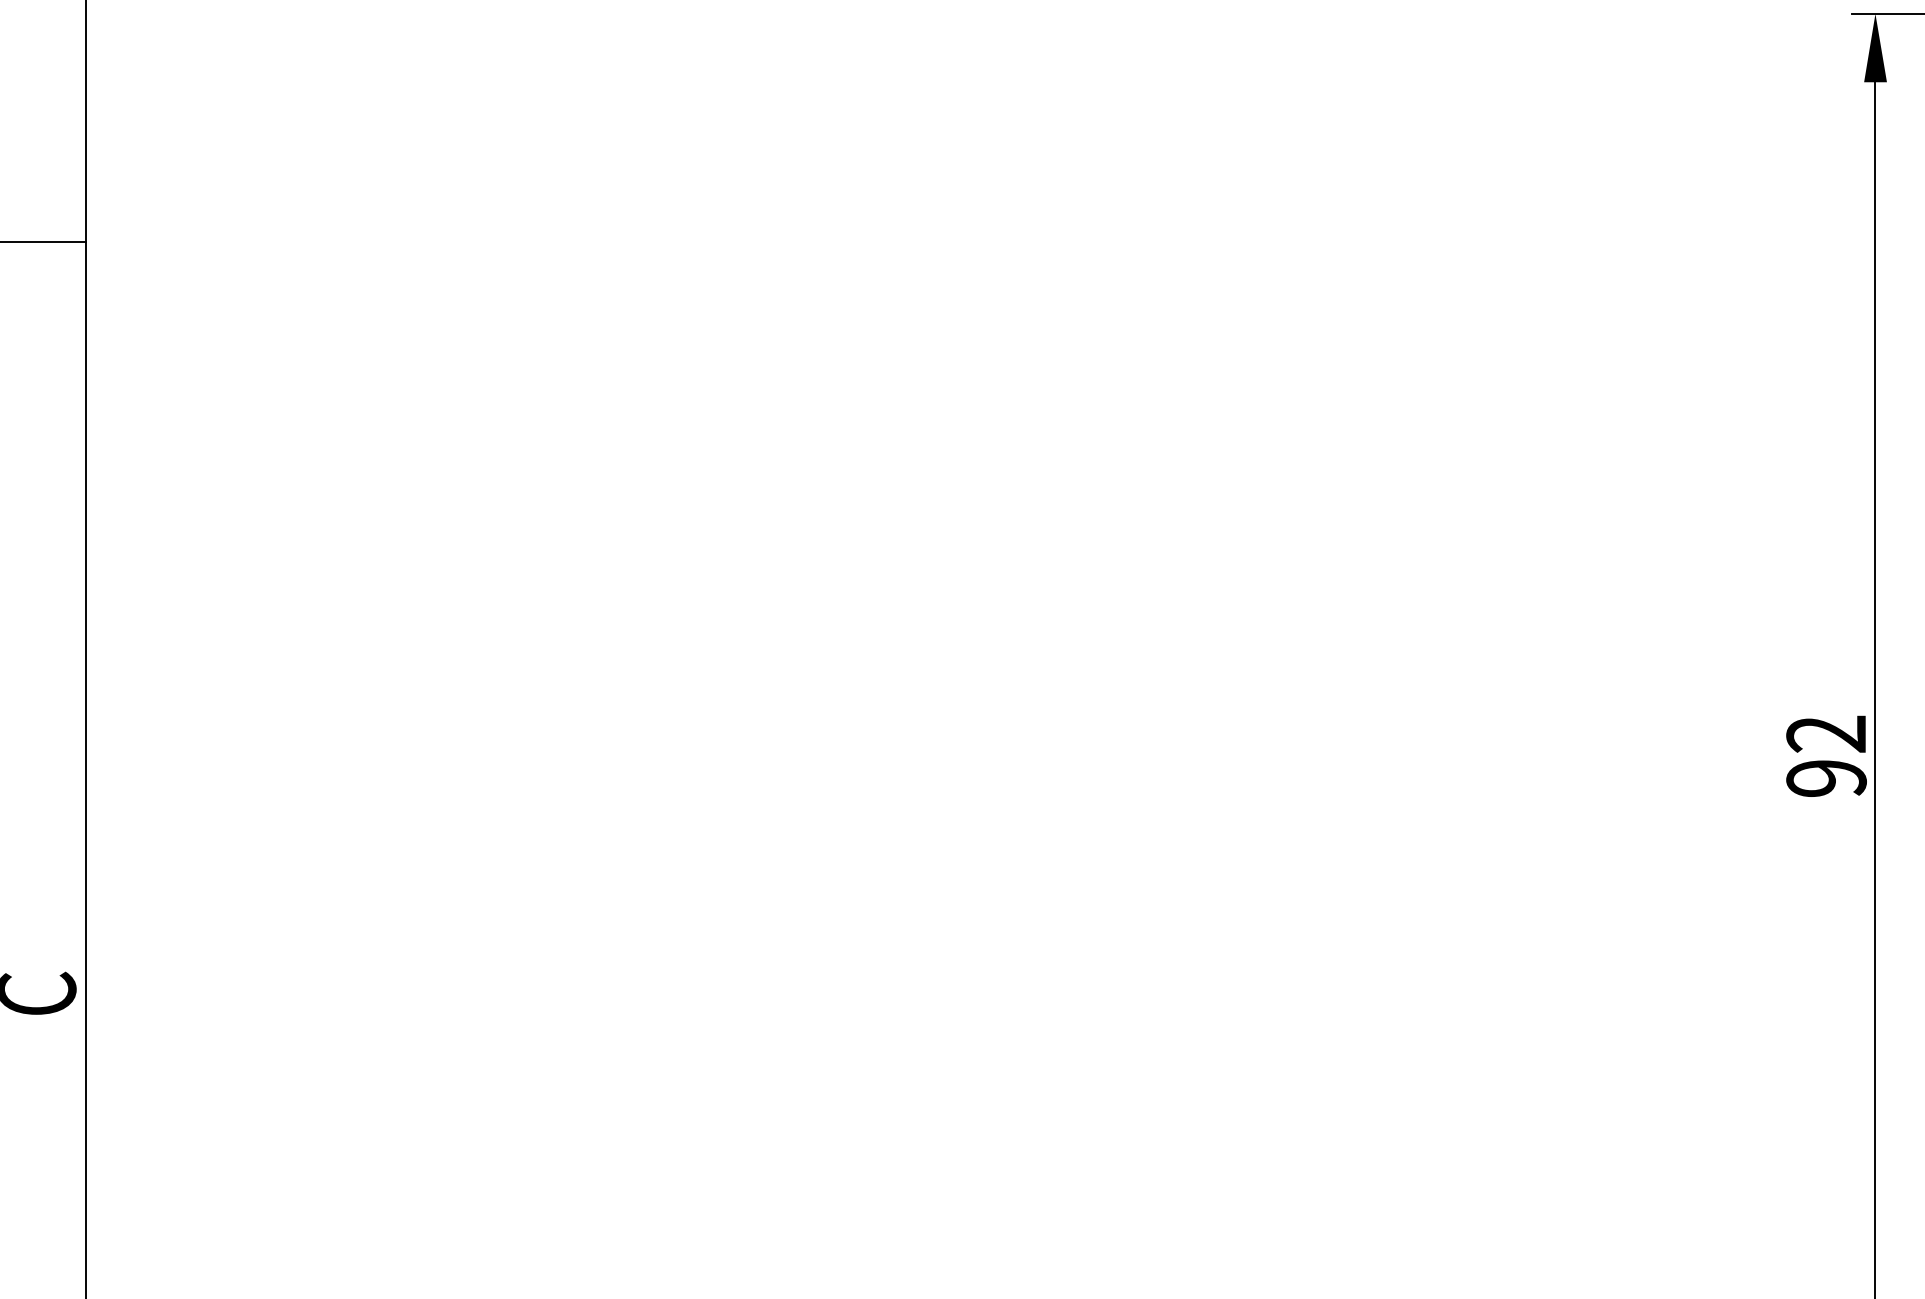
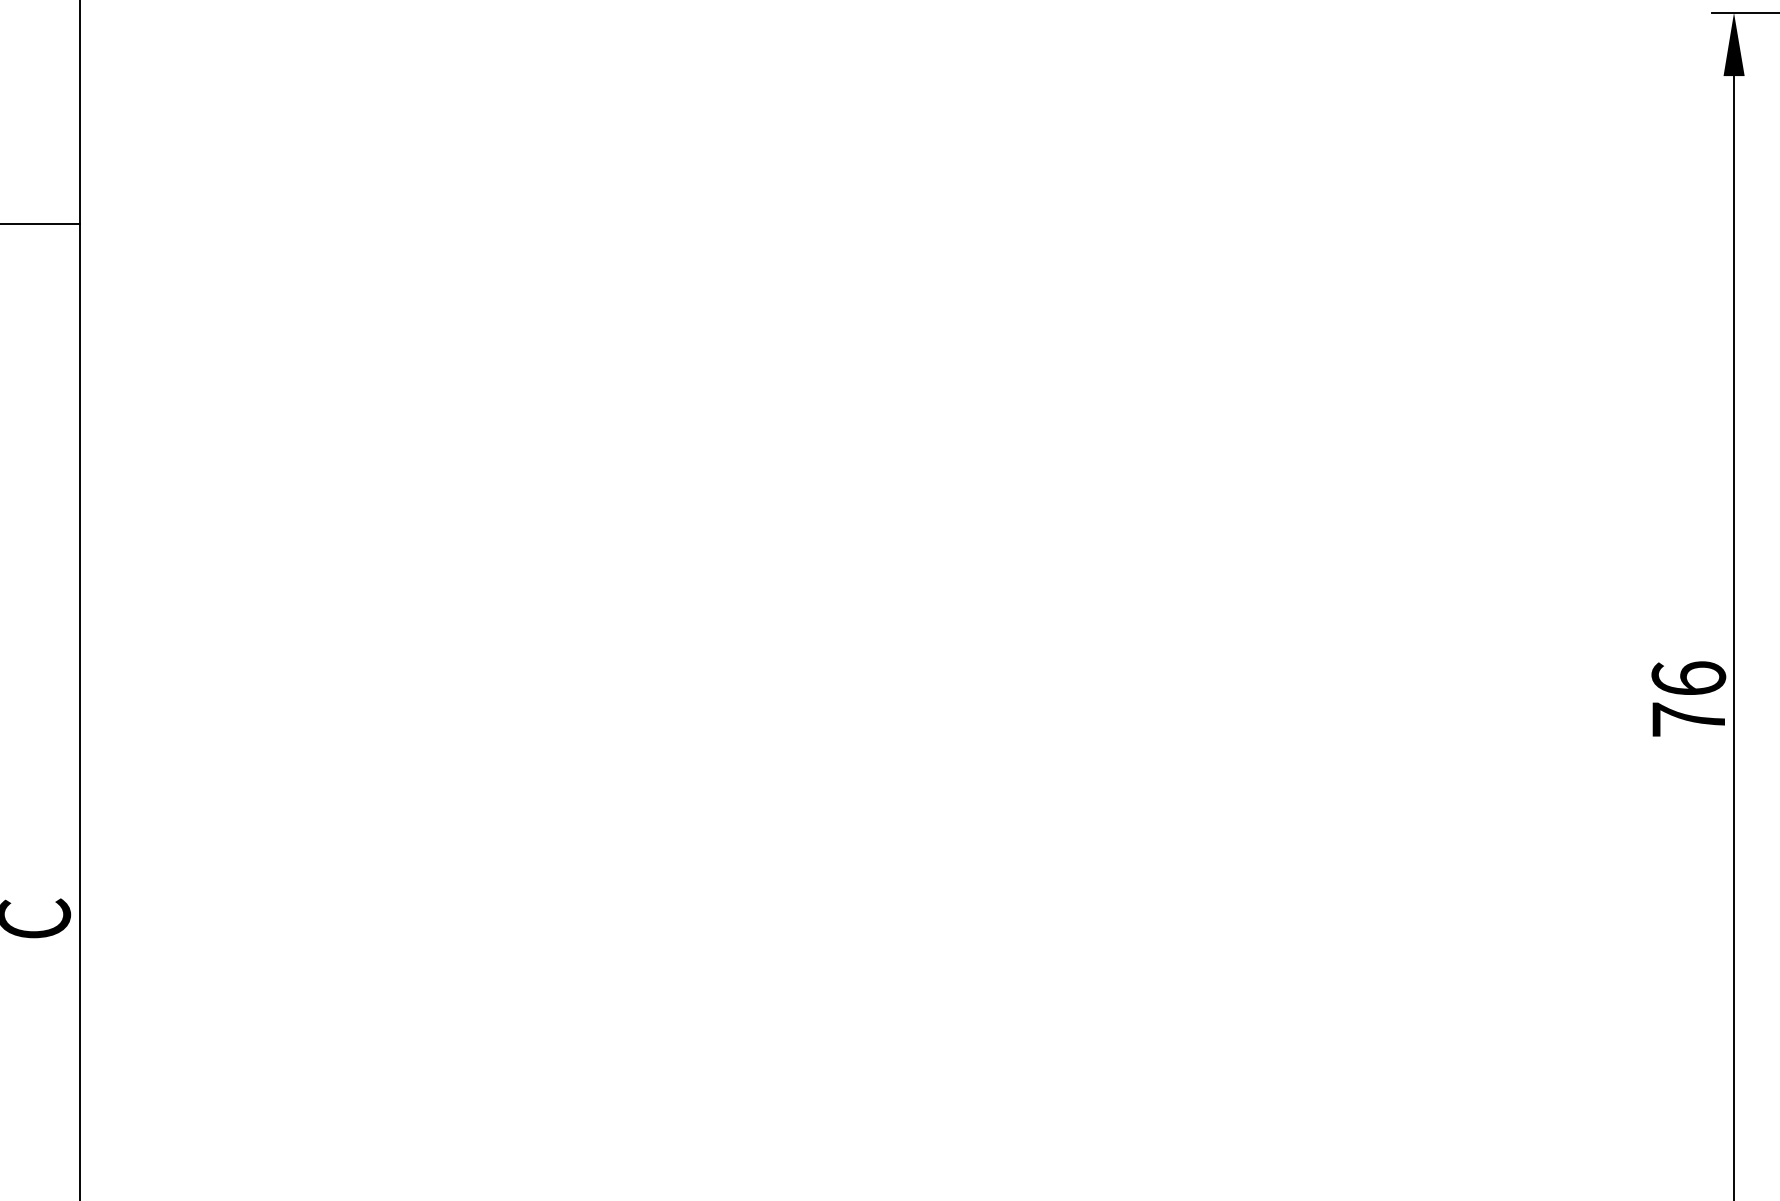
text: (1826, 755) -> (1688, 698), 92 -> 76

